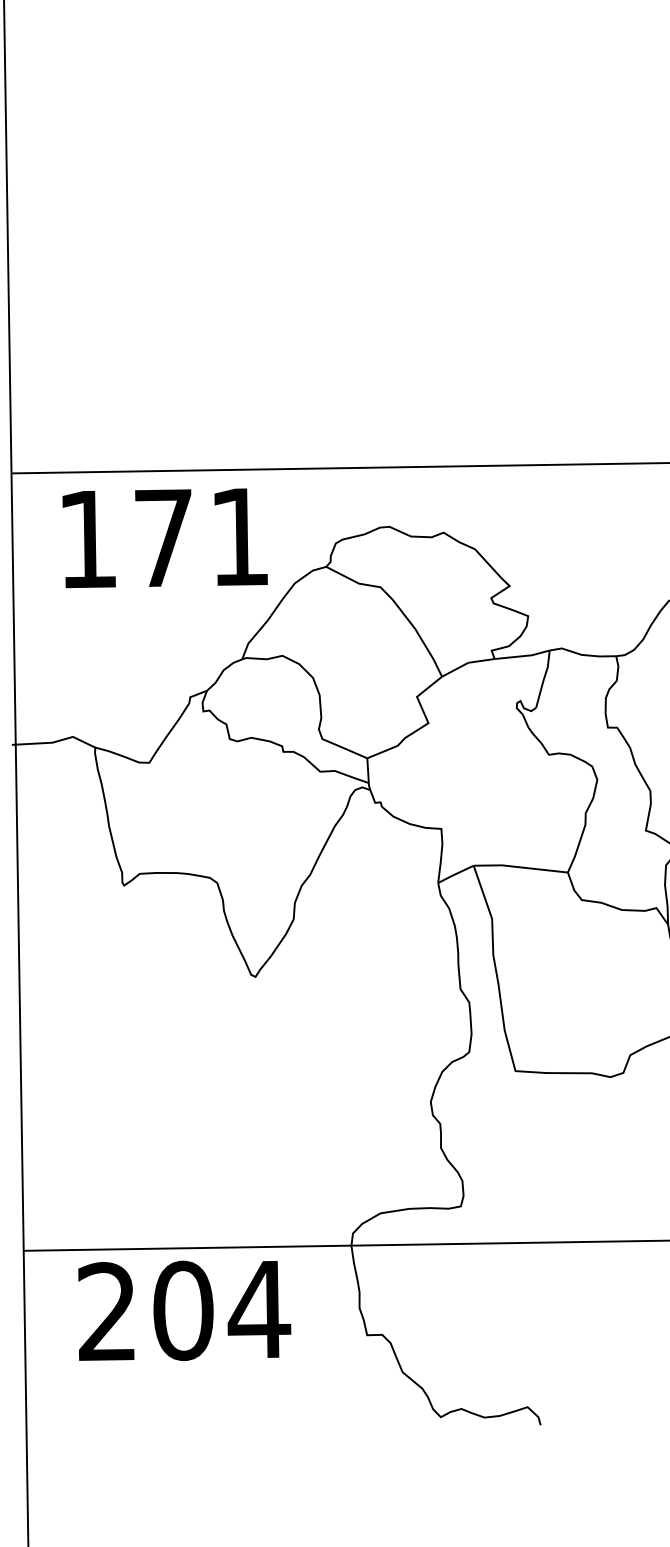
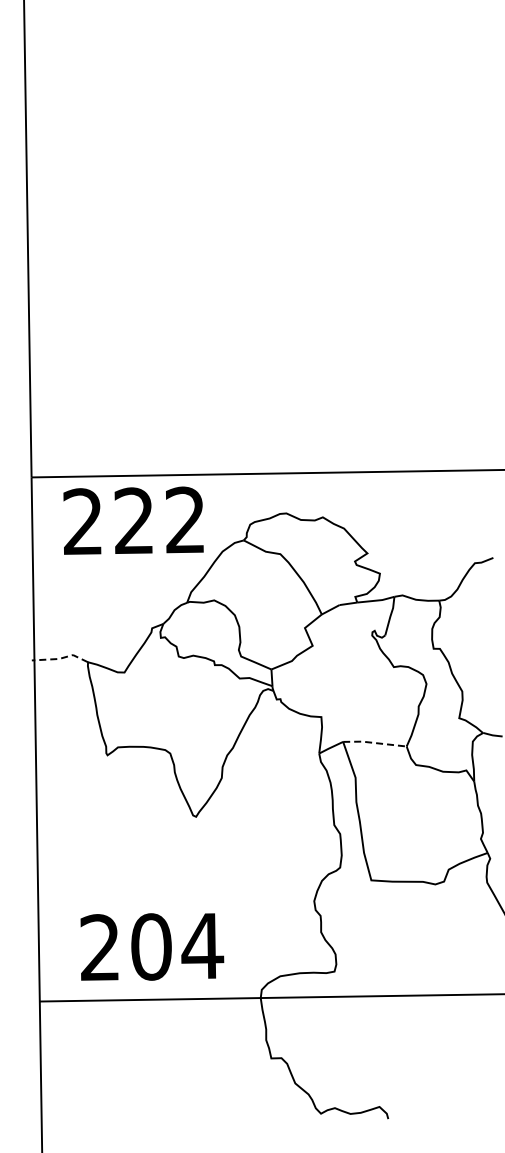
text: (162, 537) -> (133, 520), 171 -> 222
line: (55, 742) -> (61, 658), solid -> dashed
line: (520, 866) -> (374, 742), solid -> dashed
text: (184, 1310) -> (152, 946), moved

